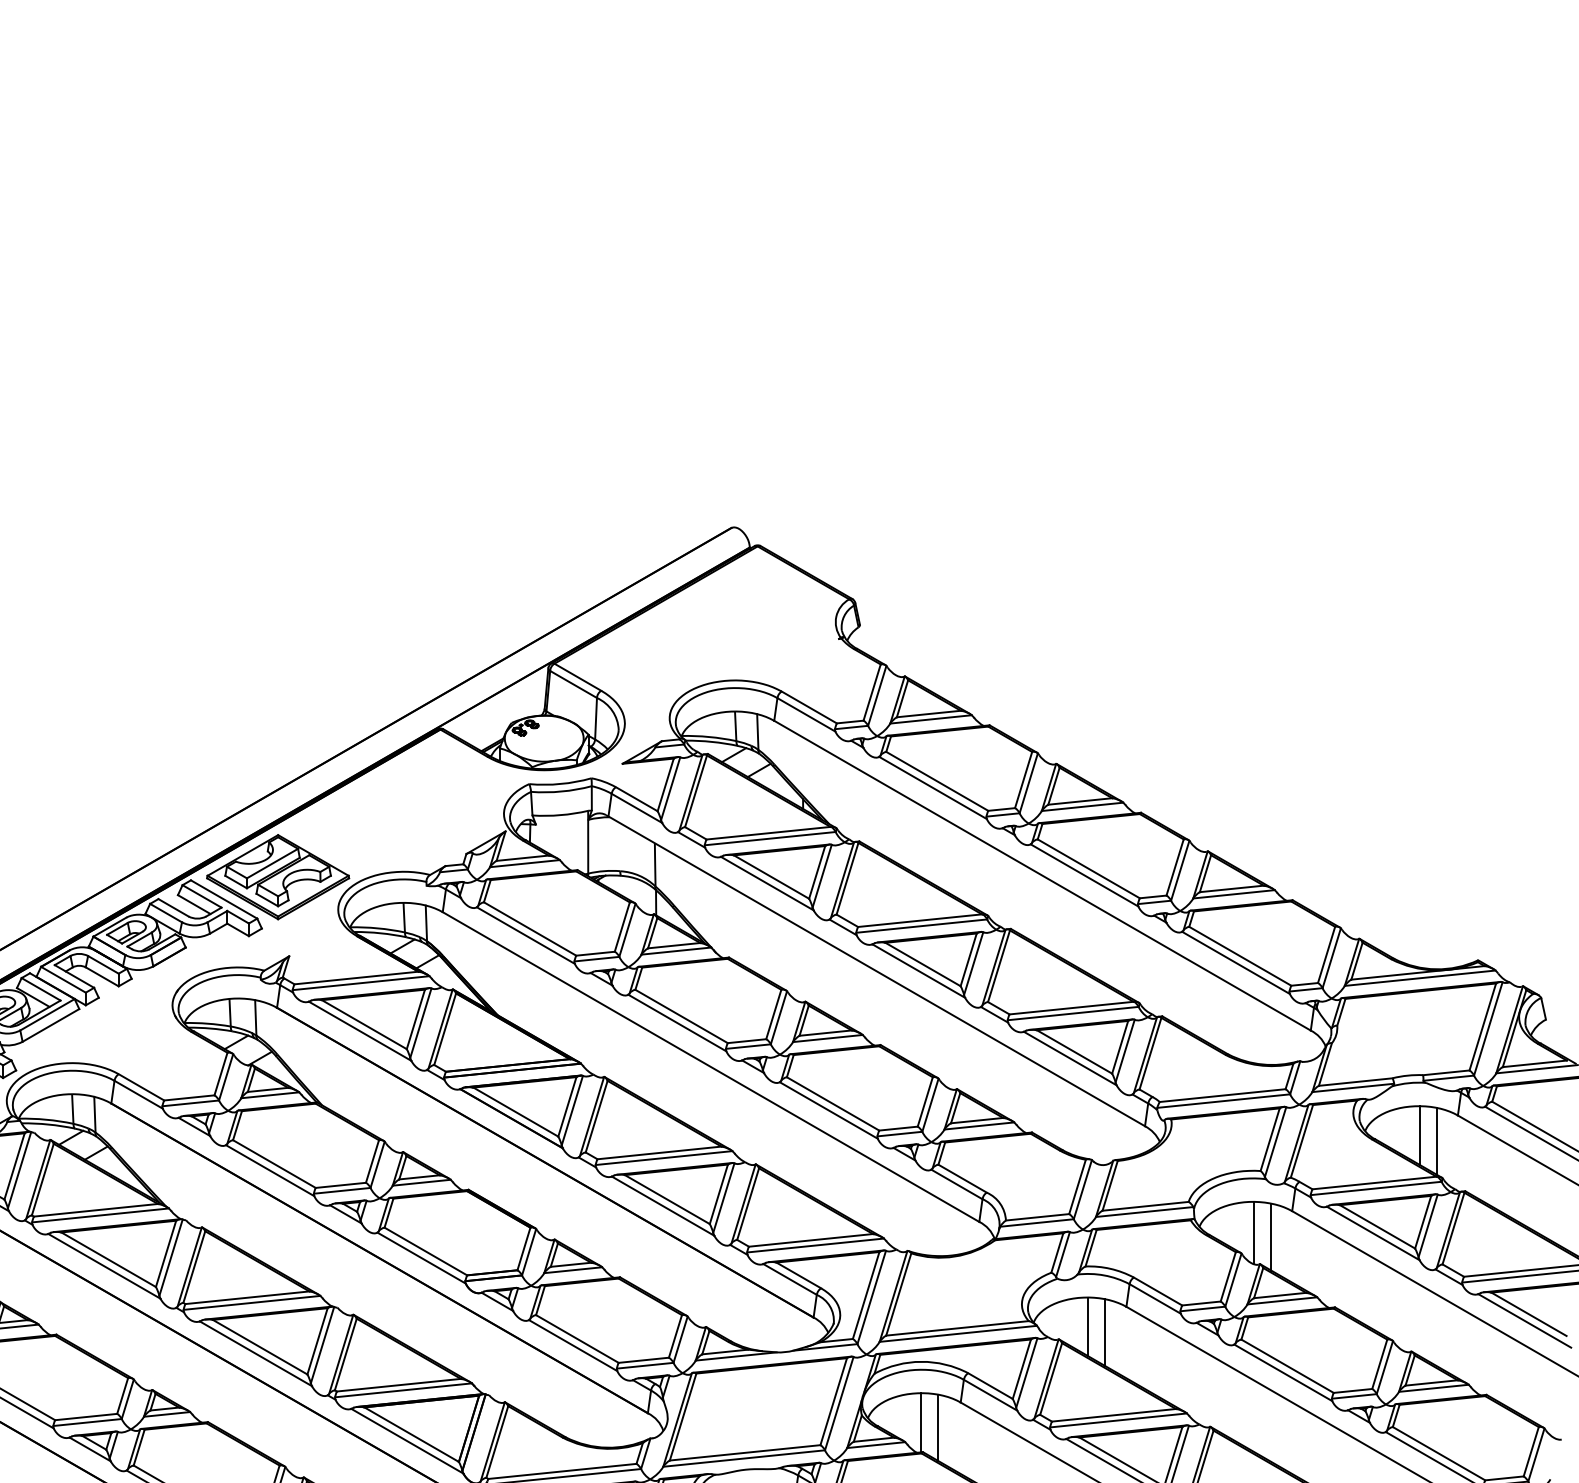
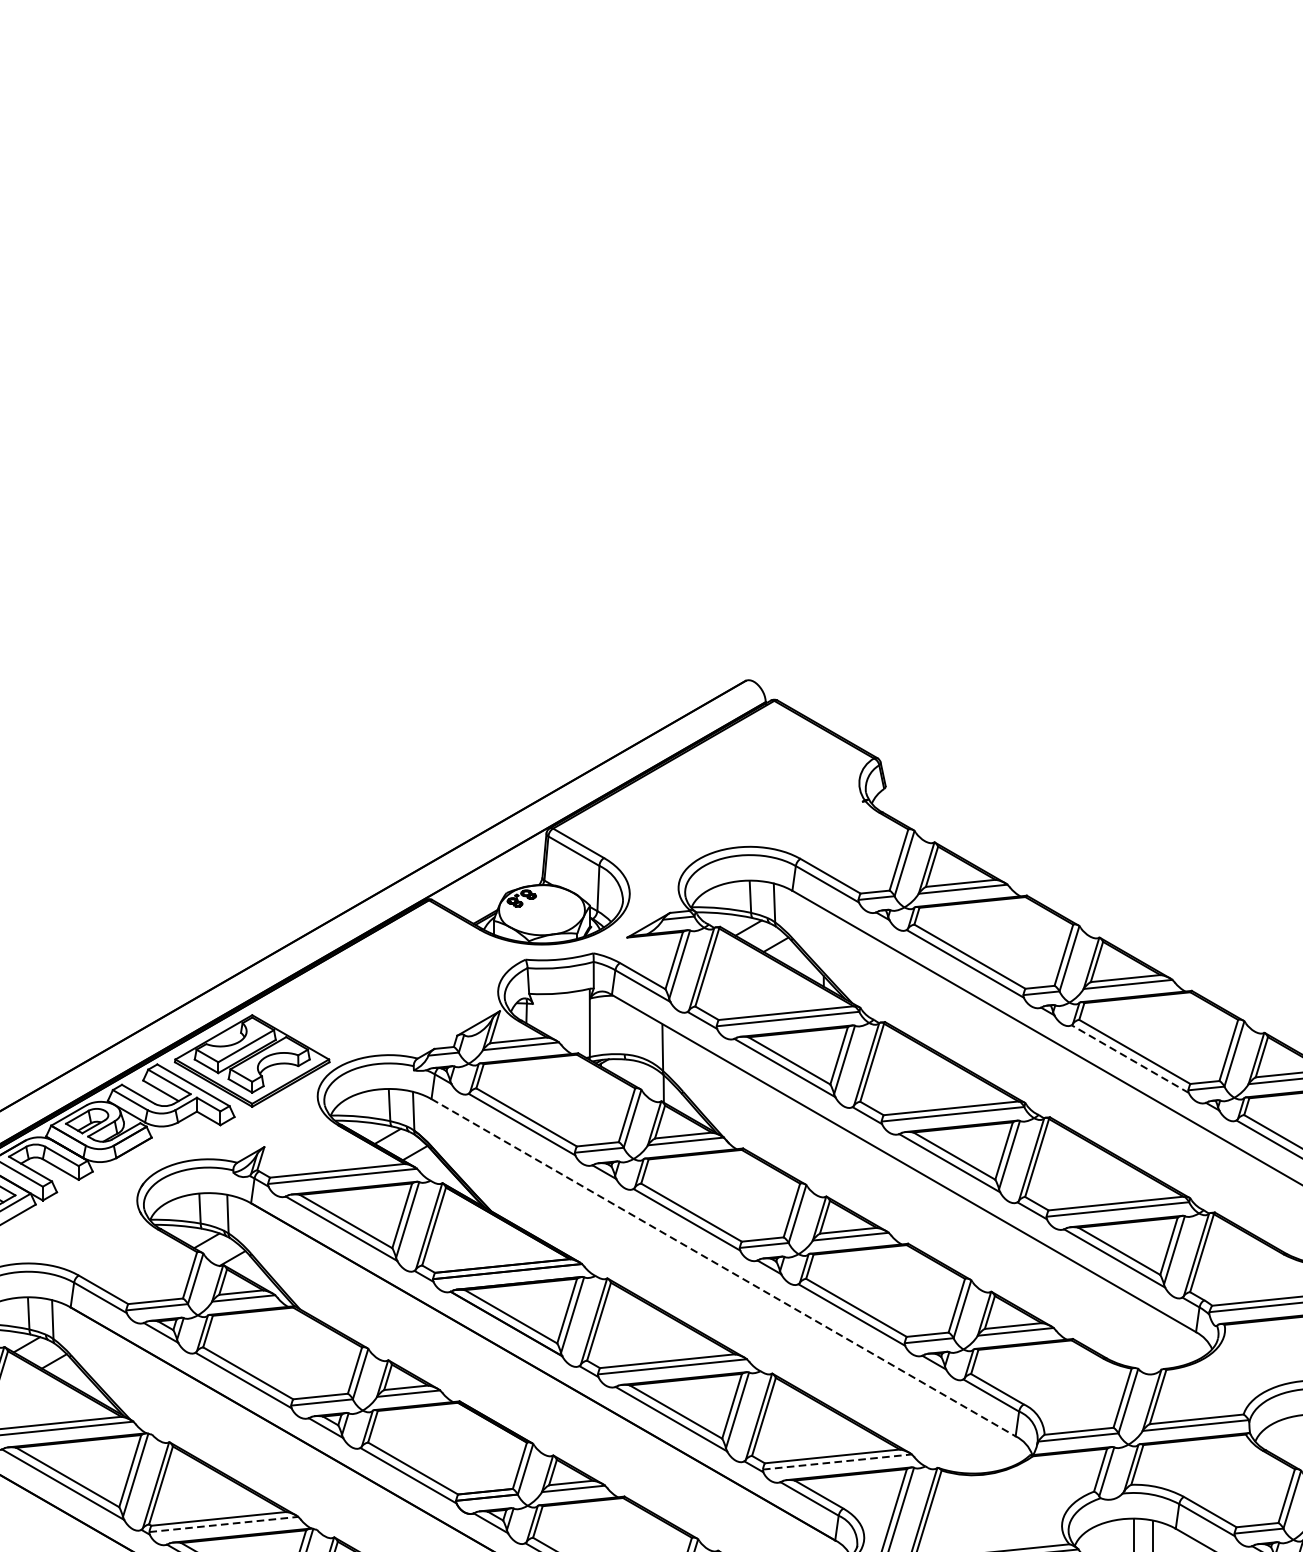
line: (1084, 875) -> (1130, 1059), solid -> dashed
line: (711, 1067) -> (724, 1268), solid -> dashed
line: (815, 1245) -> (837, 1461), solid -> dashed
line: (252, 1302) -> (224, 1524), solid -> dashed

